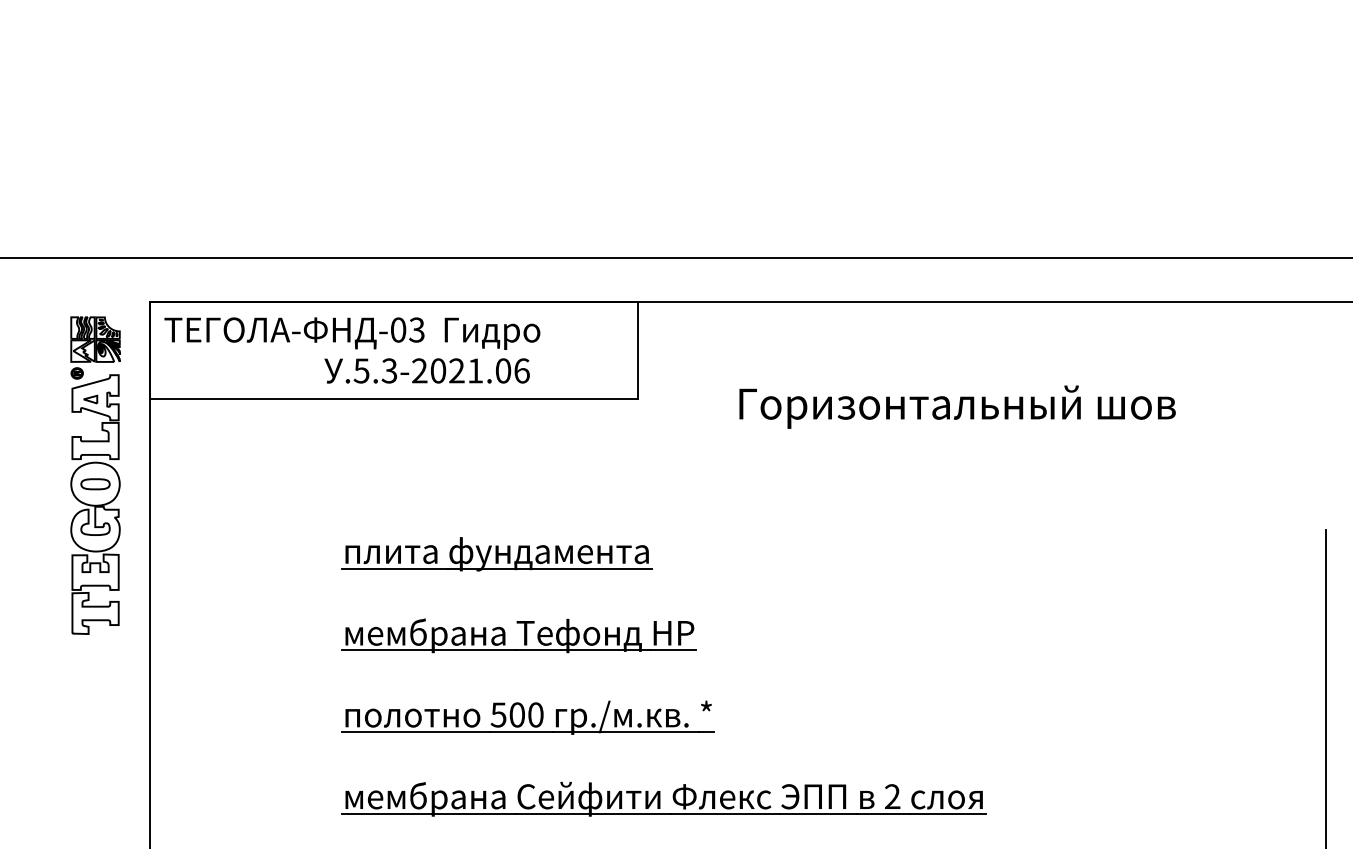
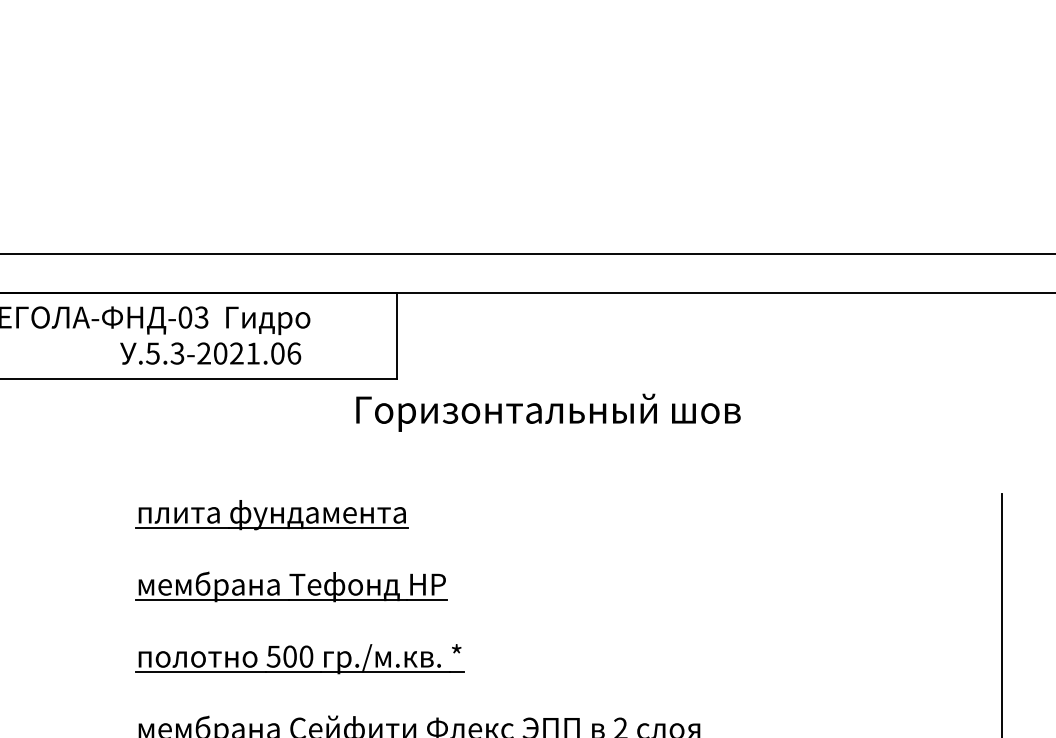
text: (957, 406) -> (548, 412), moved

